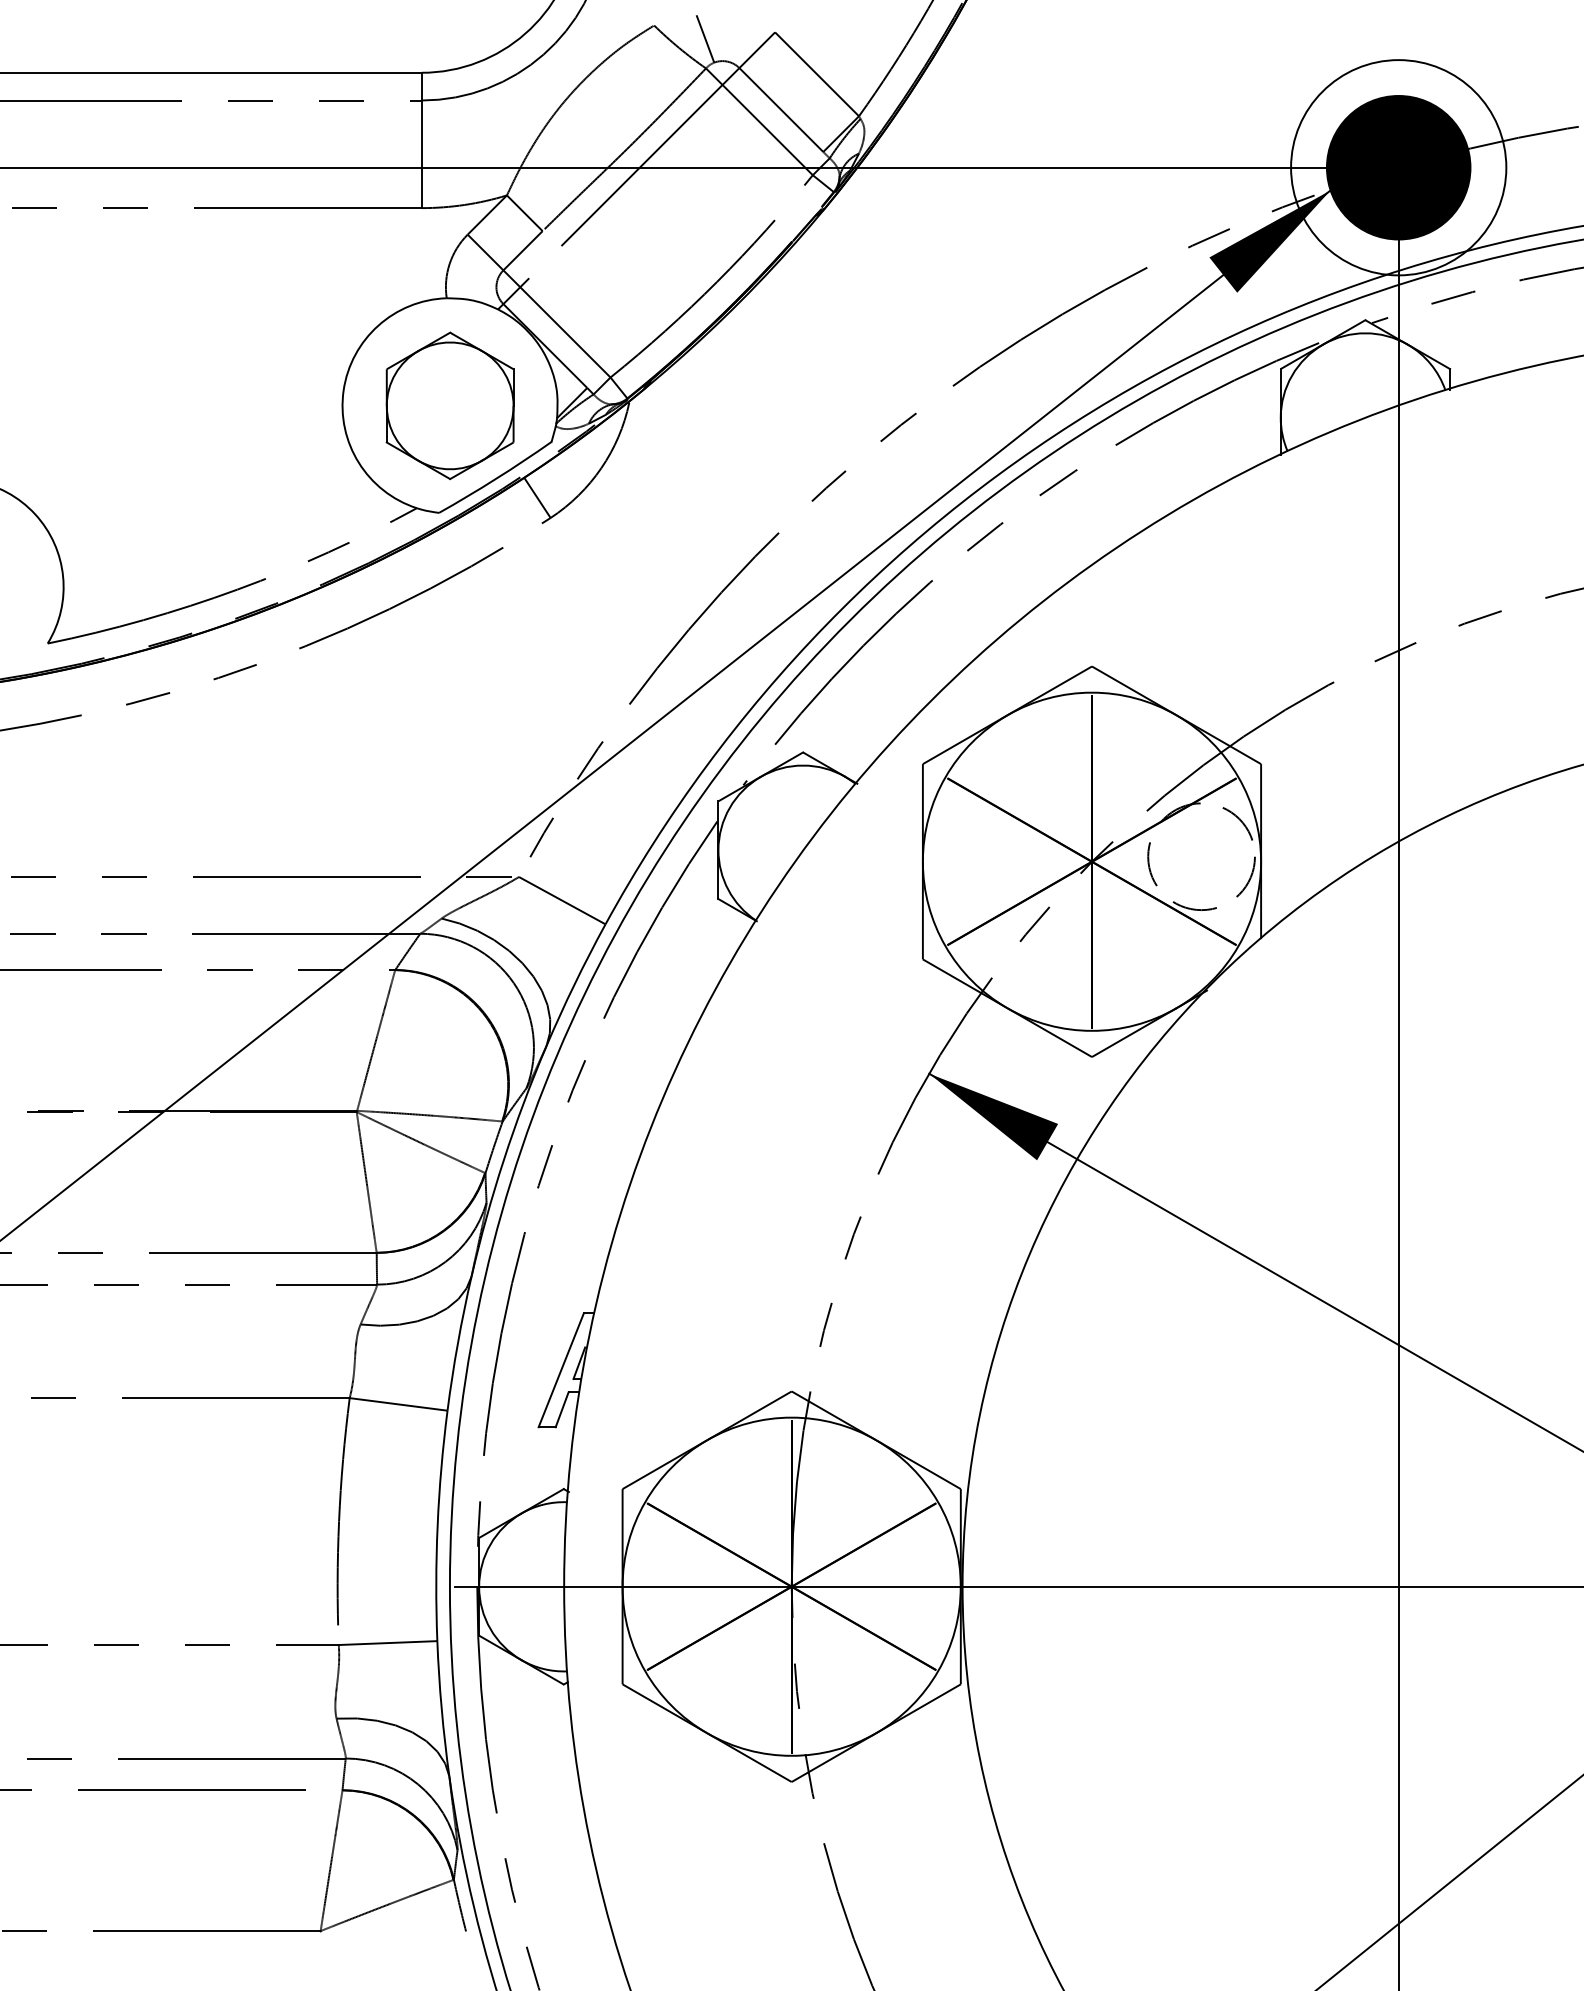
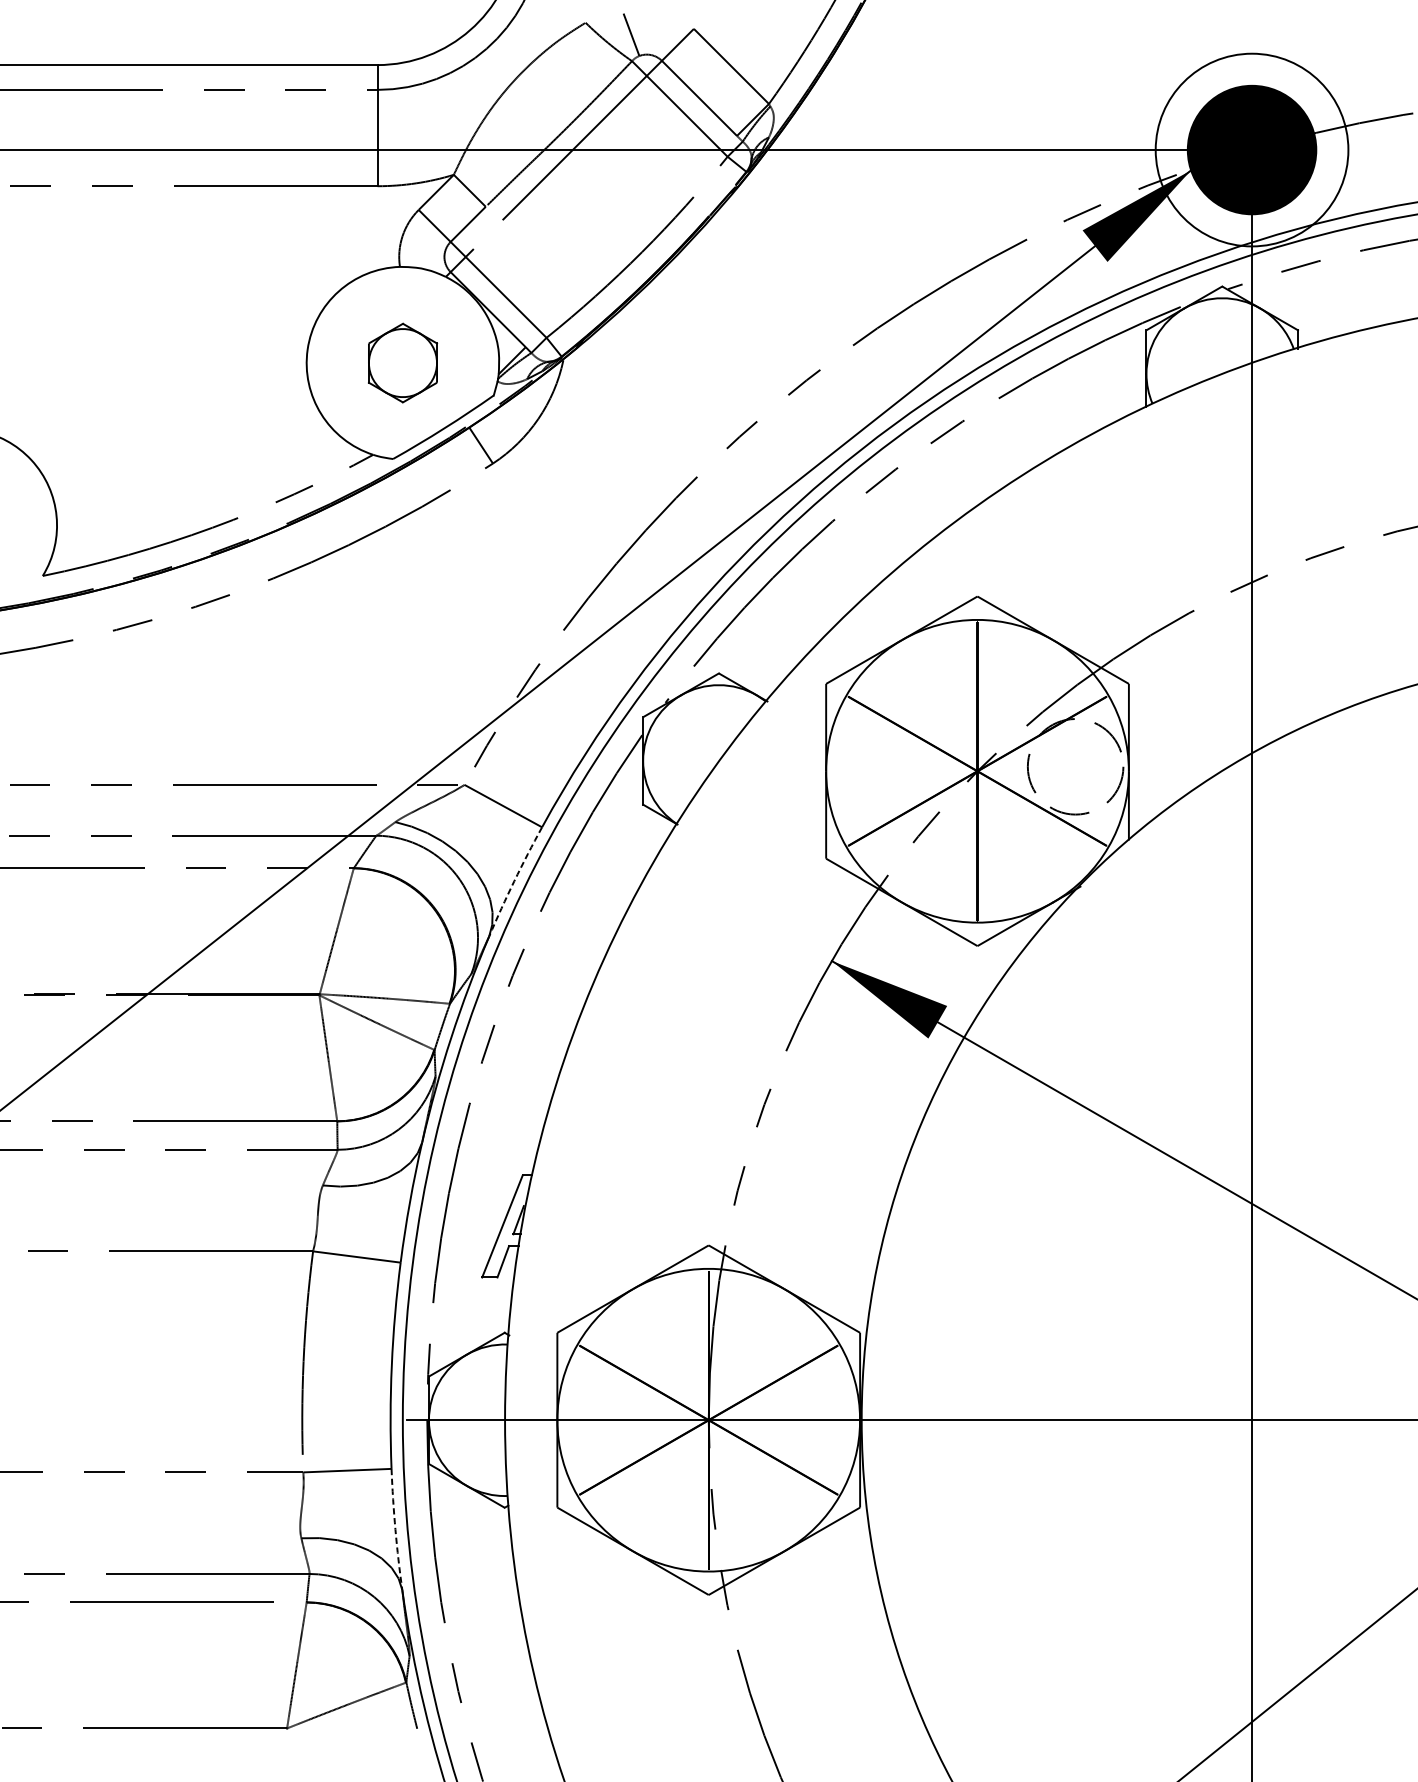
part: (449, 405) -> (402, 362), size x0.6
arc: (574, 984) -> (514, 881), solid -> dashed
arc: (441, 1709) -> (395, 1530), solid -> dashed

